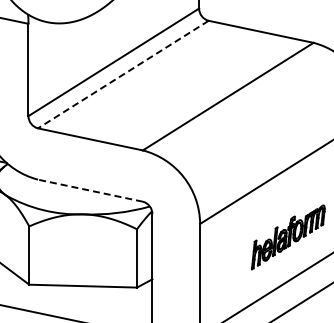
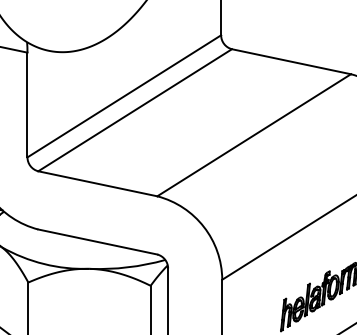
line: (123, 74) -> (135, 110), dashed -> solid
line: (90, 190) -> (97, 241), dashed -> solid

